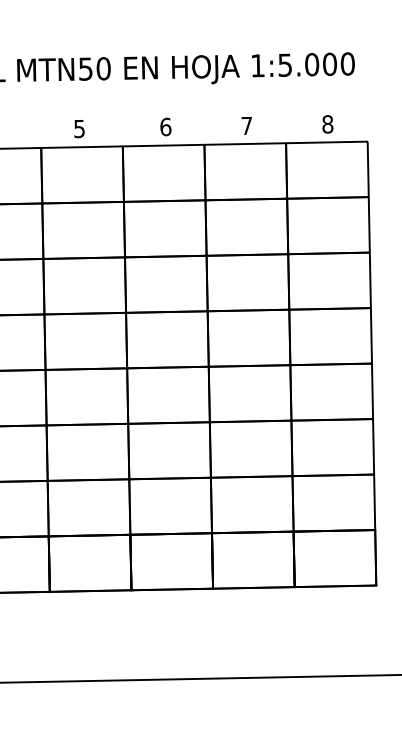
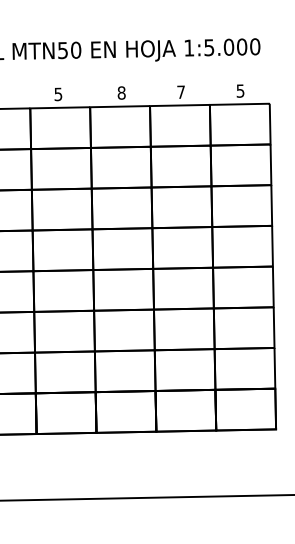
text: (327, 124) -> (240, 91), 8 -> 5
text: (165, 126) -> (121, 92), 6 -> 8

